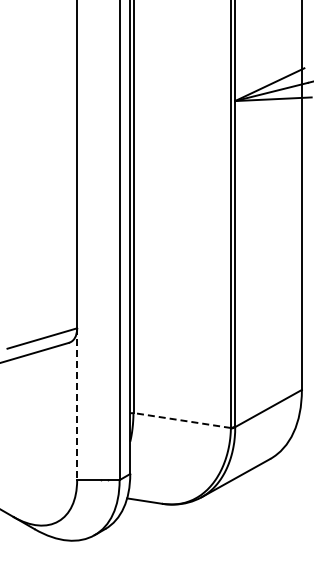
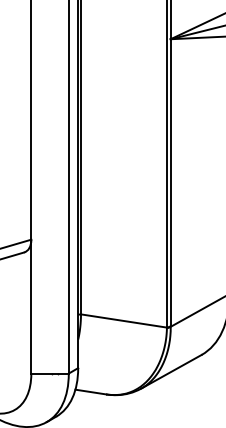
line: (77, 404) -> (31, 306), dashed -> solid
line: (181, 420) -> (123, 320), dashed -> solid

